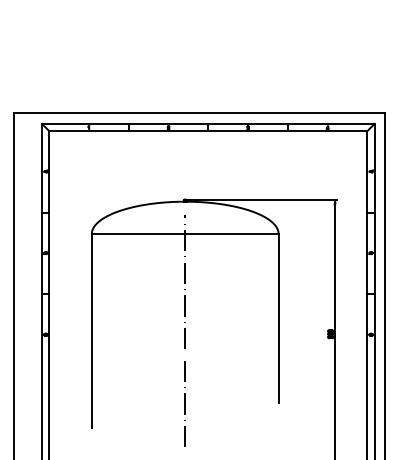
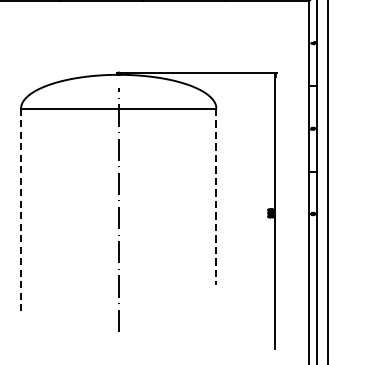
line: (278, 318) -> (216, 196), solid -> dashed
line: (91, 331) -> (20, 210), solid -> dashed

